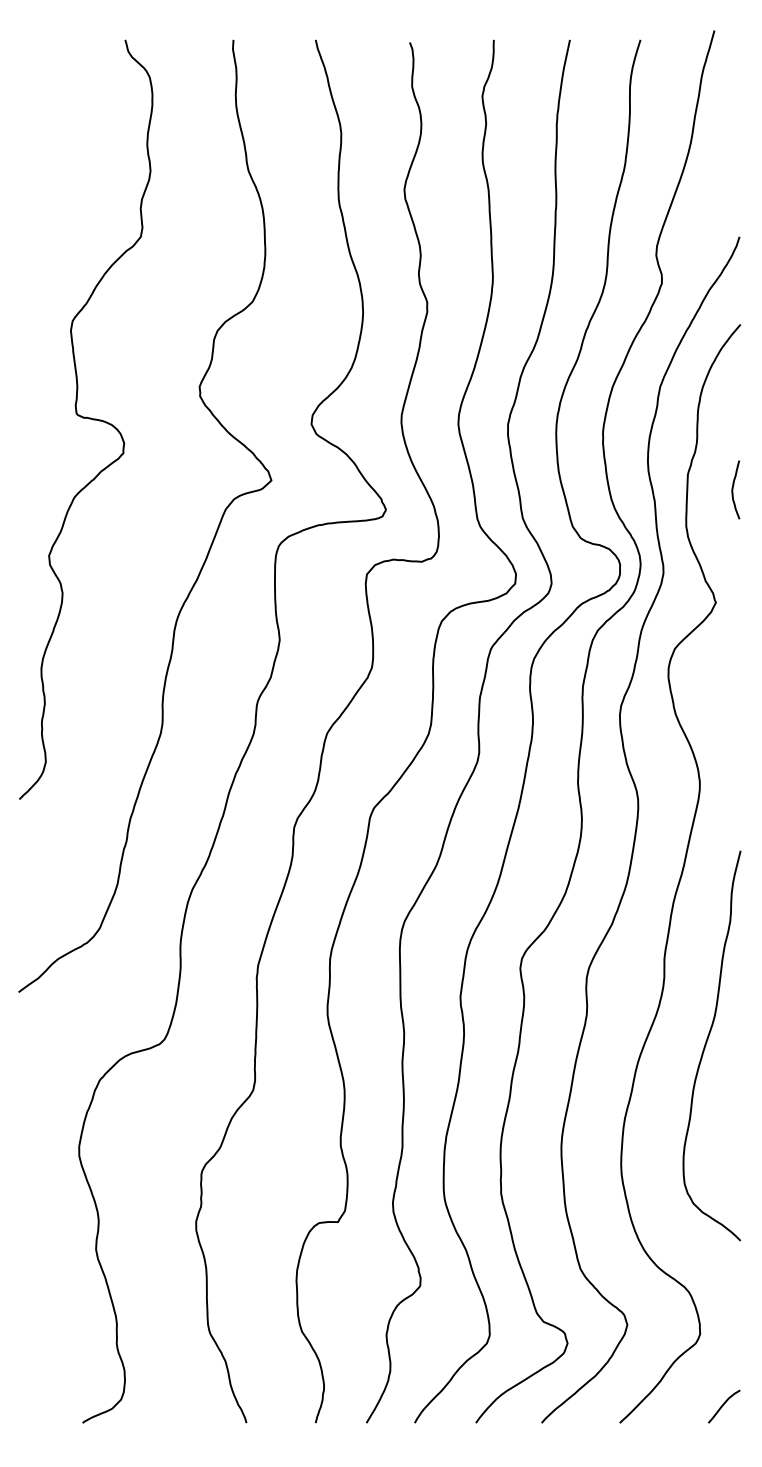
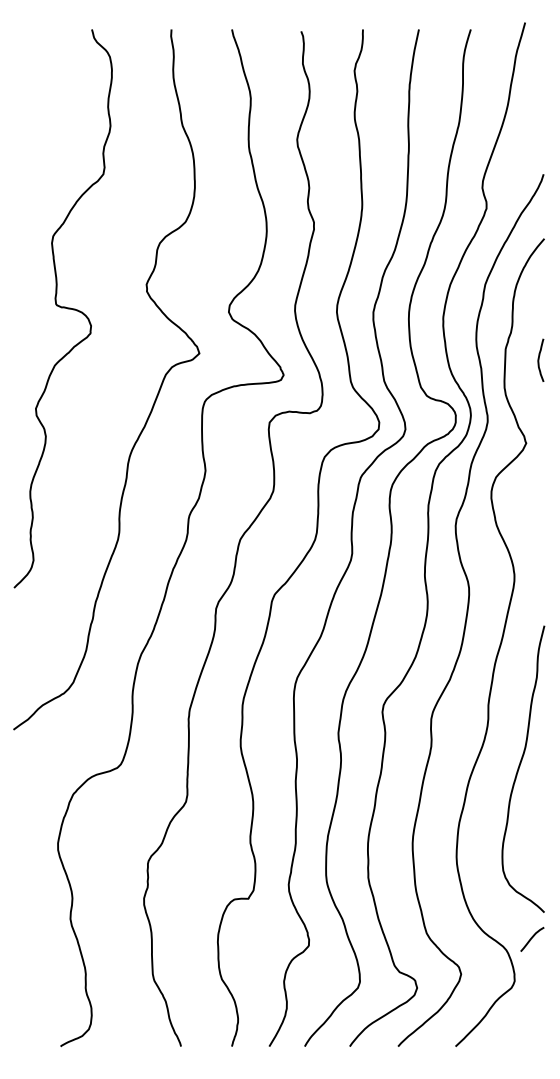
curve: (724, 1405) -> (532, 938), moved

